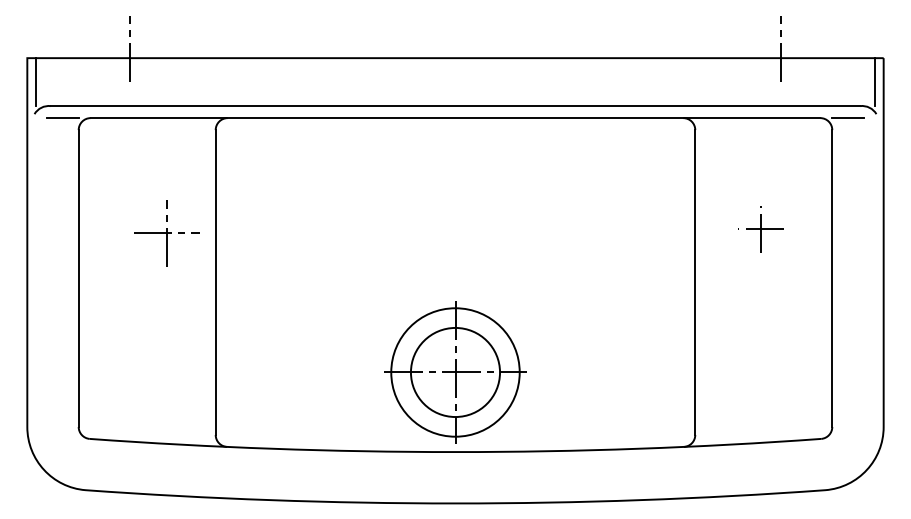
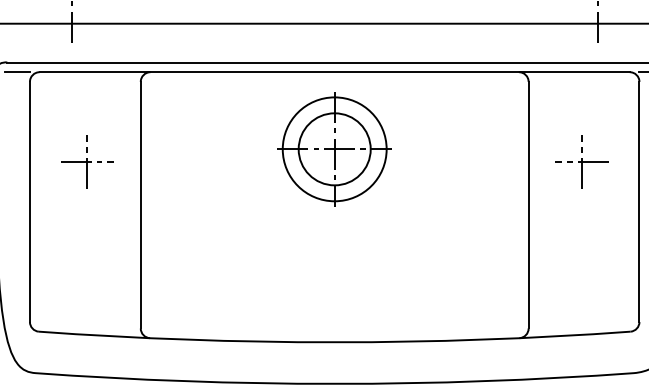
part: (760, 229) -> (581, 162), size x1.43
part: (166, 233) -> (87, 162), moved
part: (455, 372) -> (334, 149), moved

